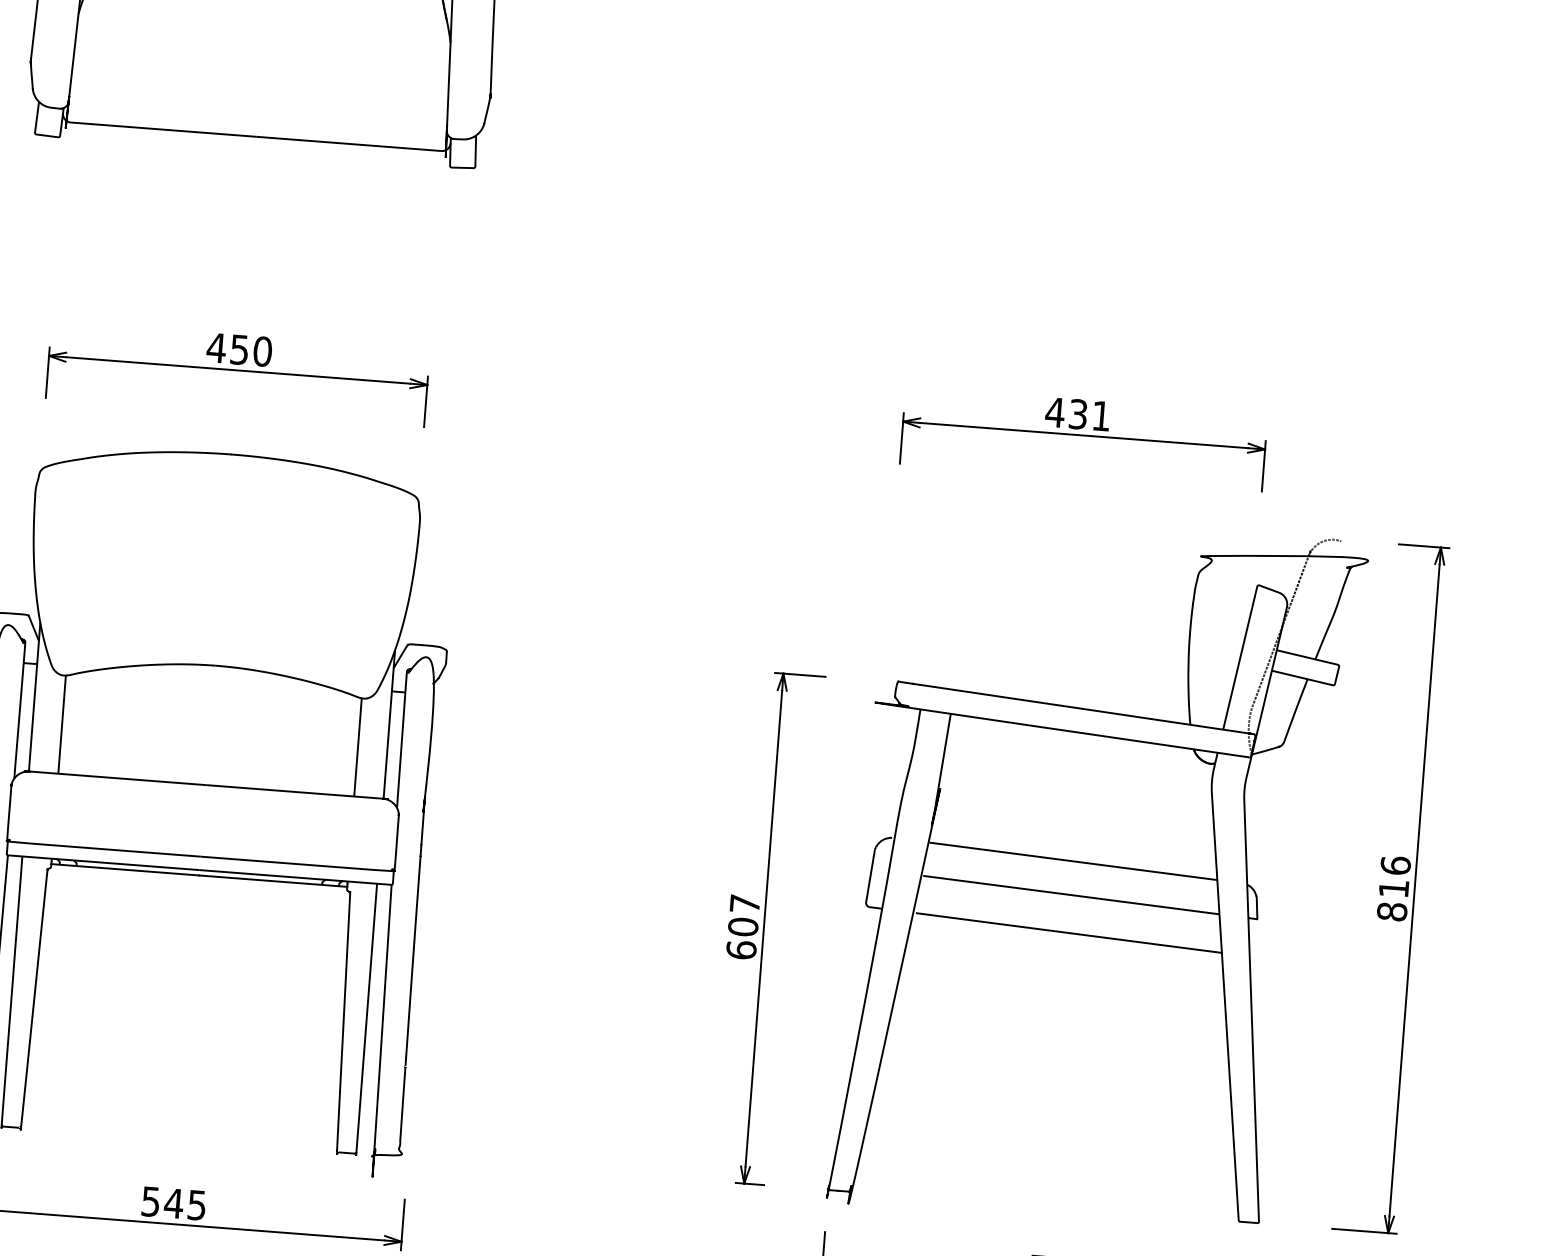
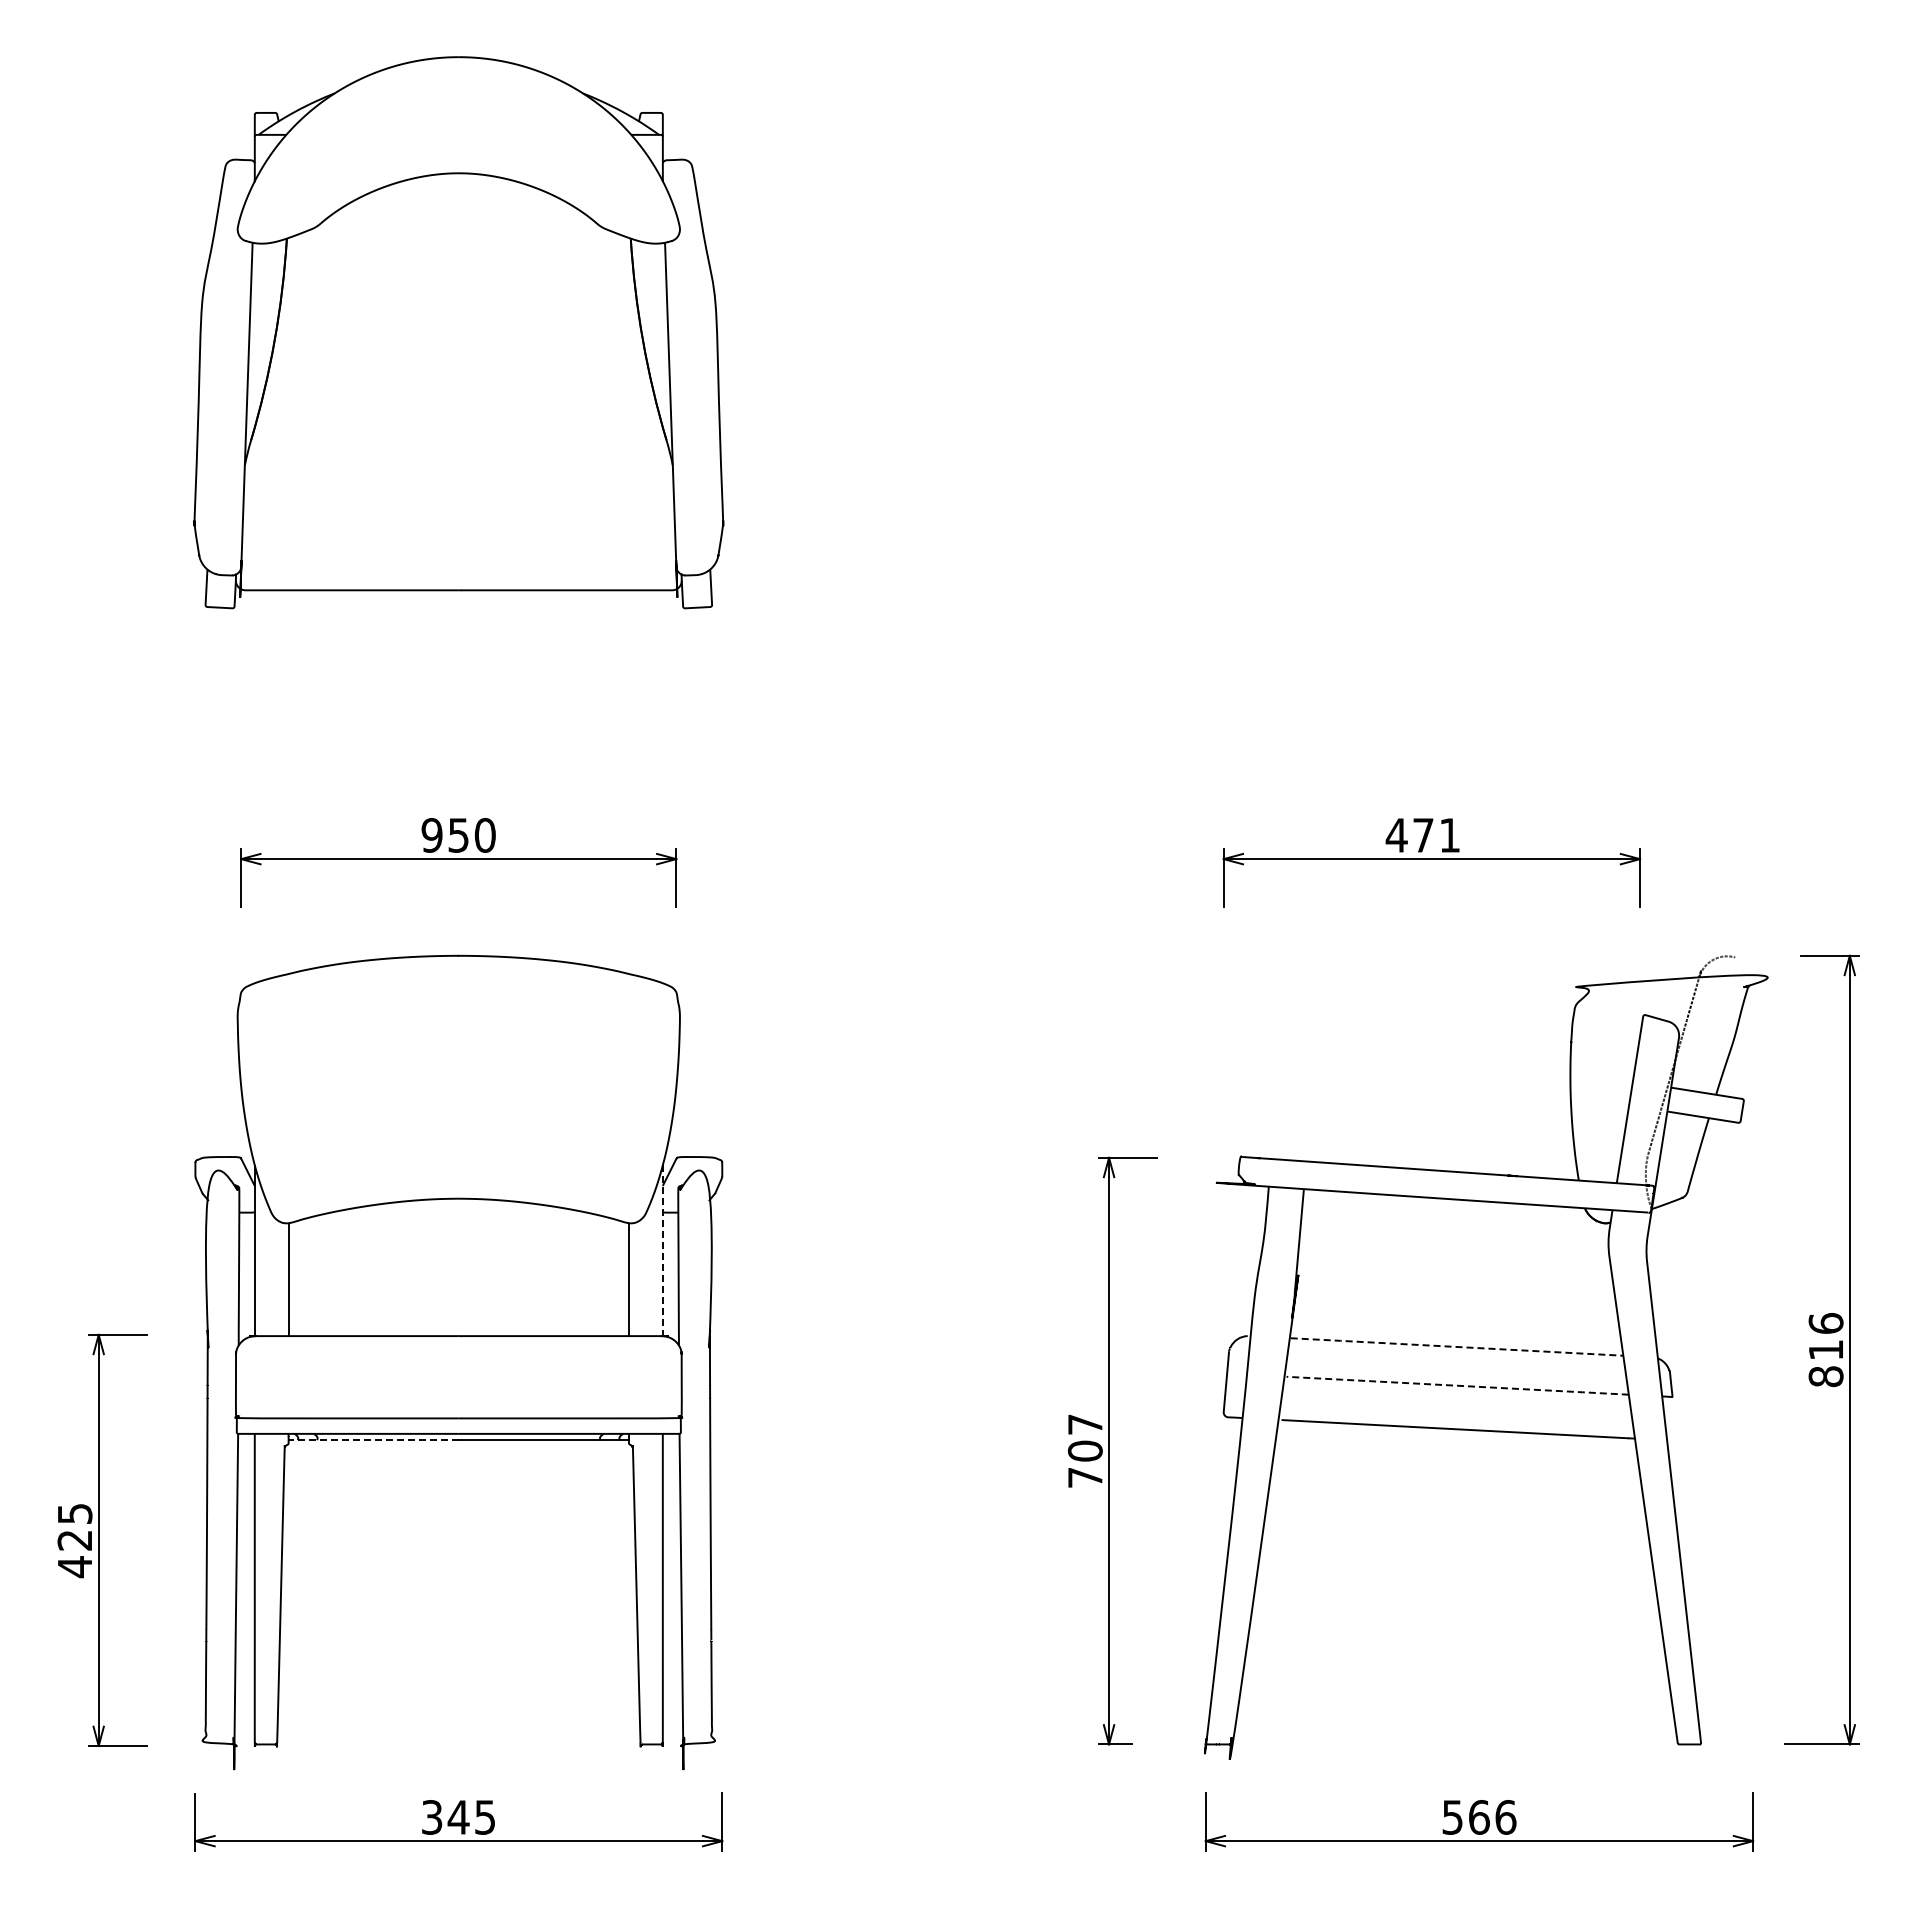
text: (216, 348) -> (432, 835), 450 -> 950
text: (1078, 414) -> (1423, 835), 431 -> 471
line: (389, 724) -> (662, 1250), solid -> dashed
line: (1072, 860) -> (1456, 1346), solid -> dashed
line: (125, 870) -> (373, 1440), solid -> dashed
line: (1071, 894) -> (1457, 1385), solid -> dashed
text: (740, 949) -> (1084, 1477), 607 -> 707
text: (151, 1201) -> (432, 1817), 545 -> 345

